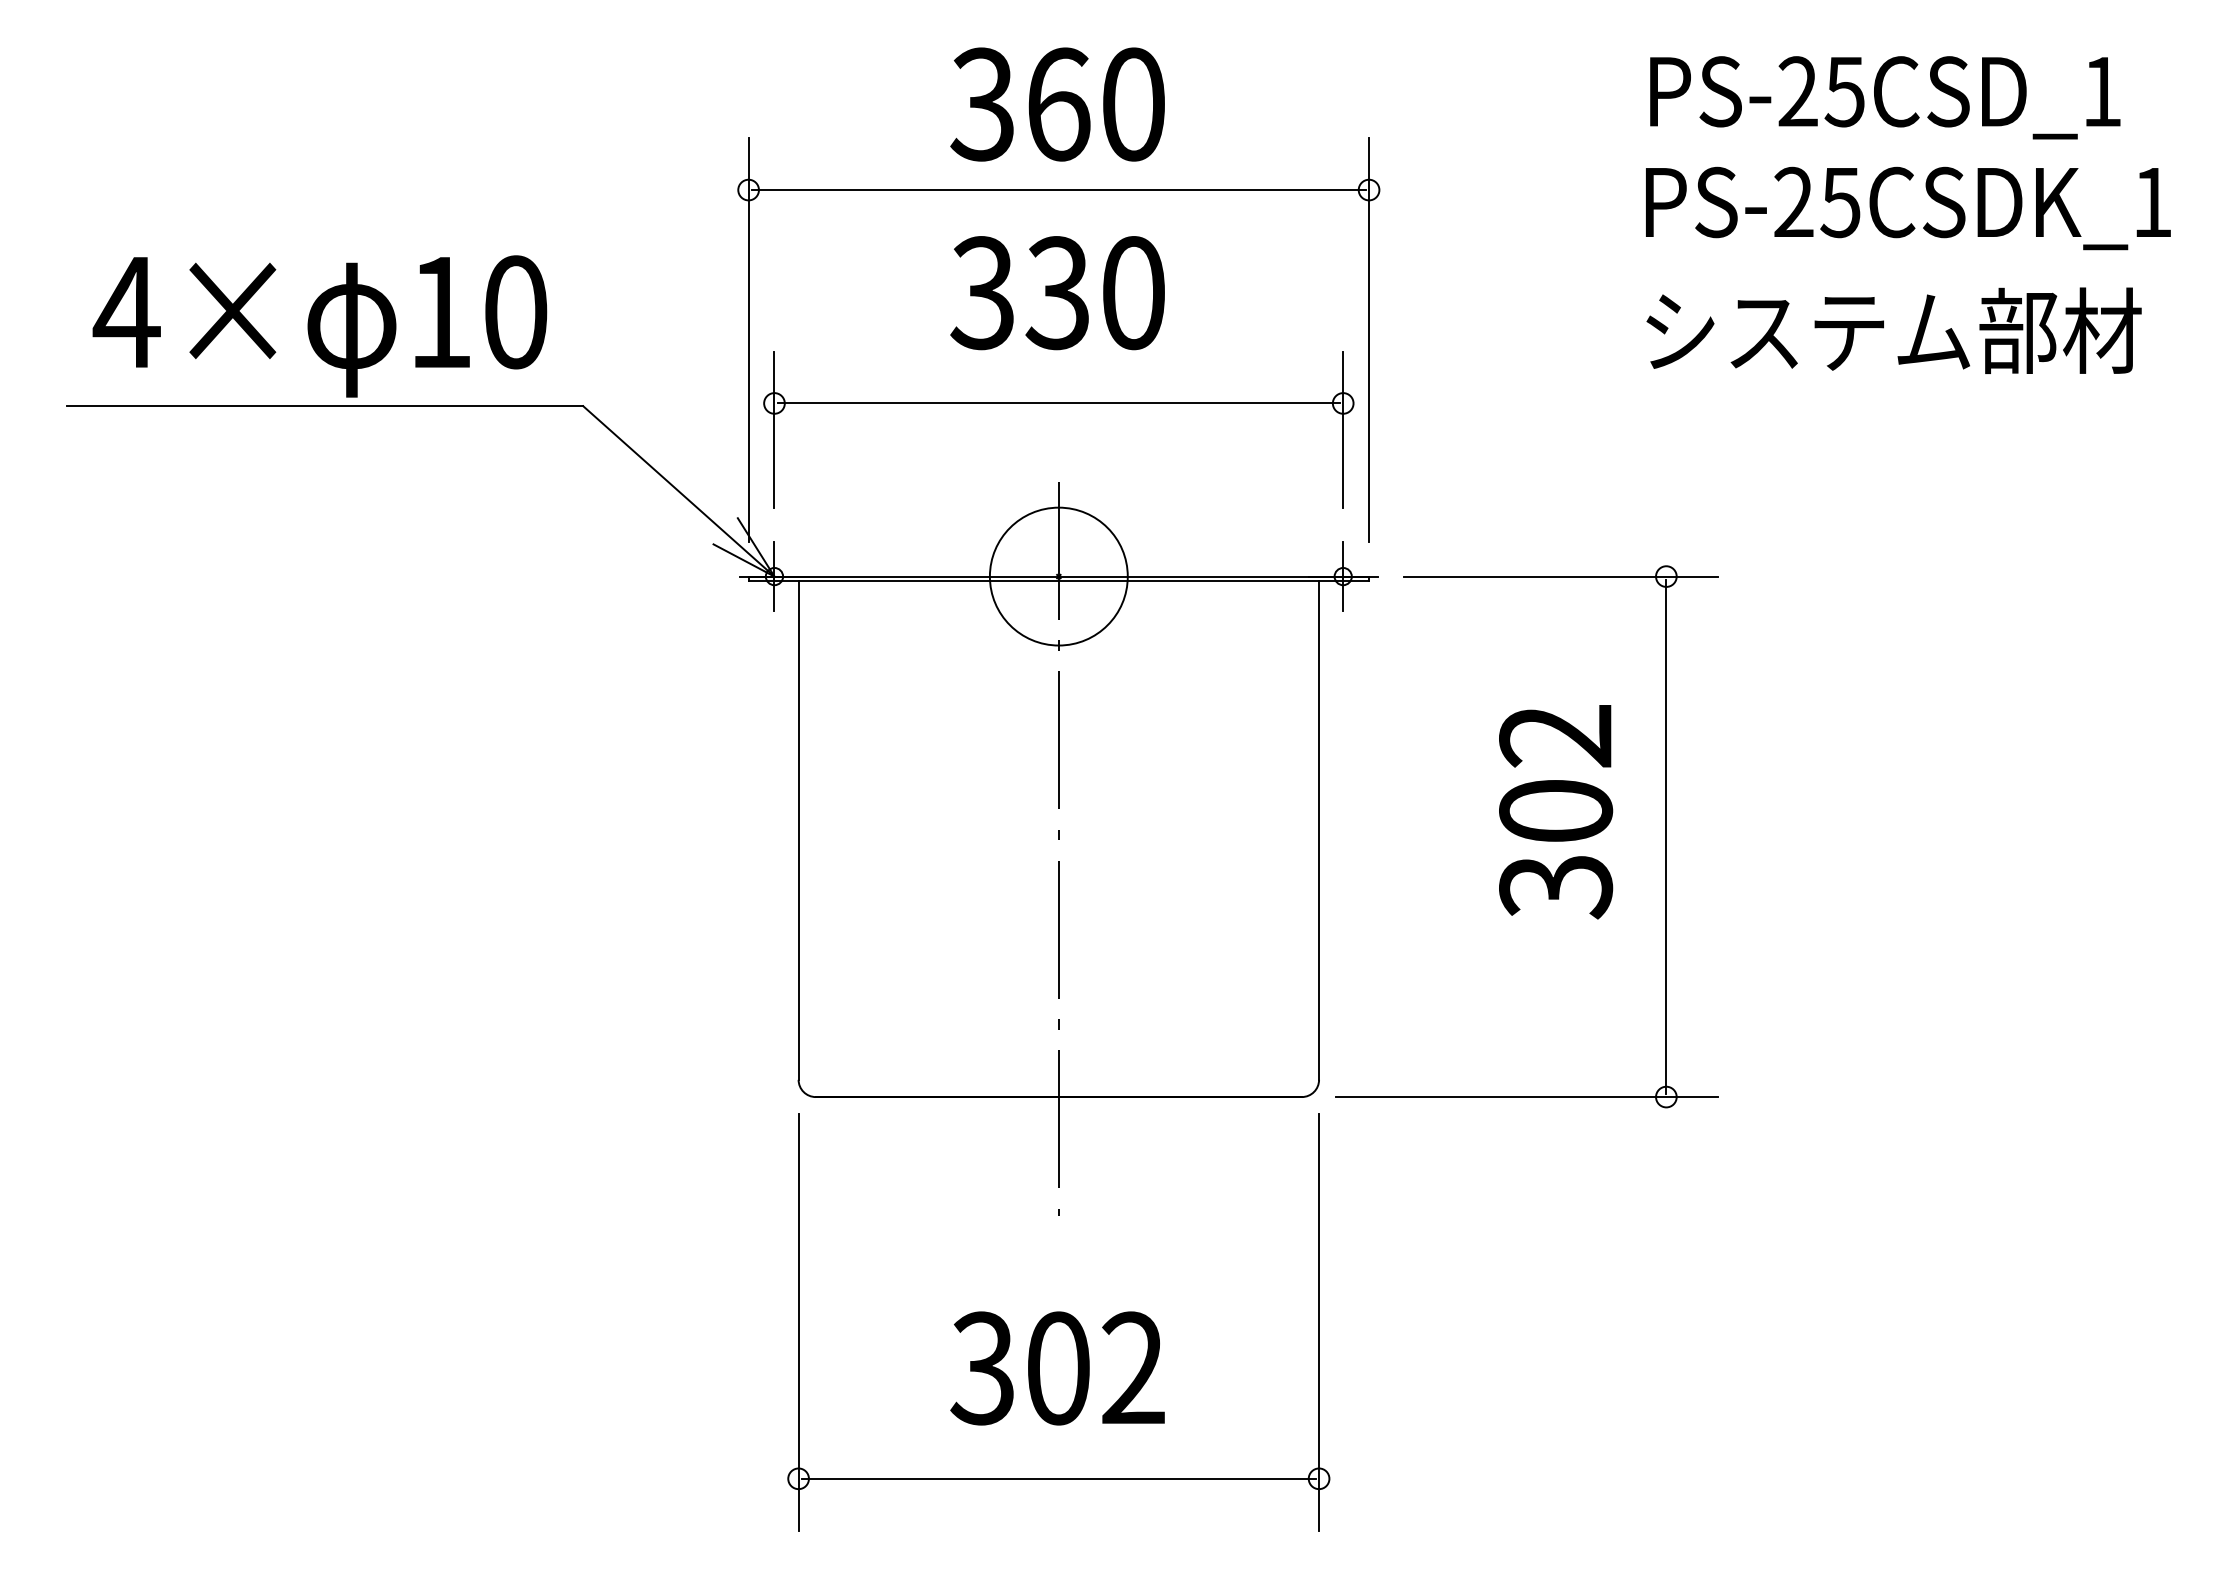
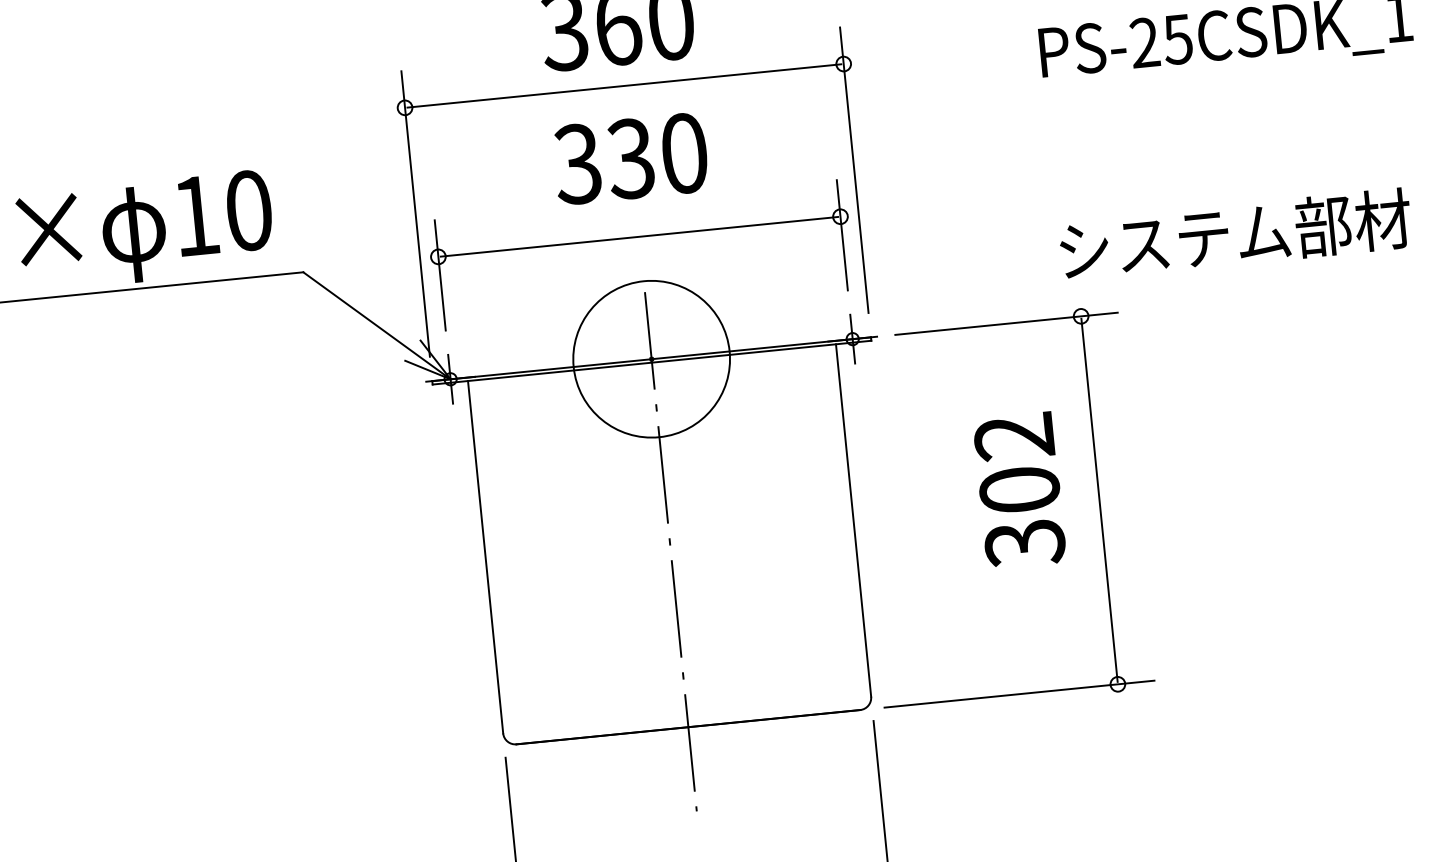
text: (1893, 330) -> (1235, 234), moved
circle: (1058, 576) -> (651, 359), size x1.6

